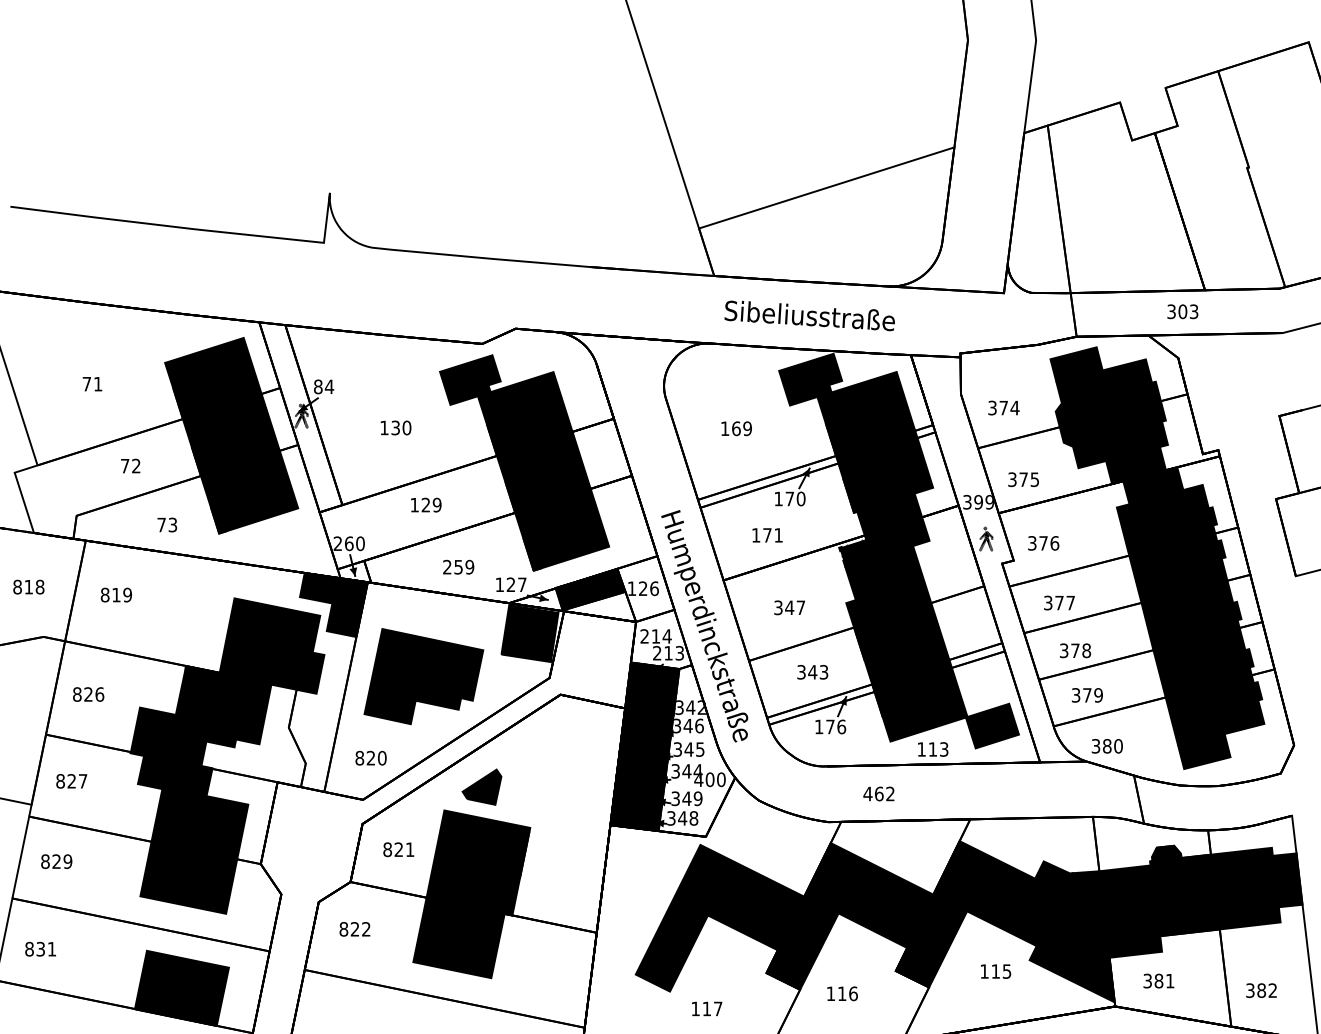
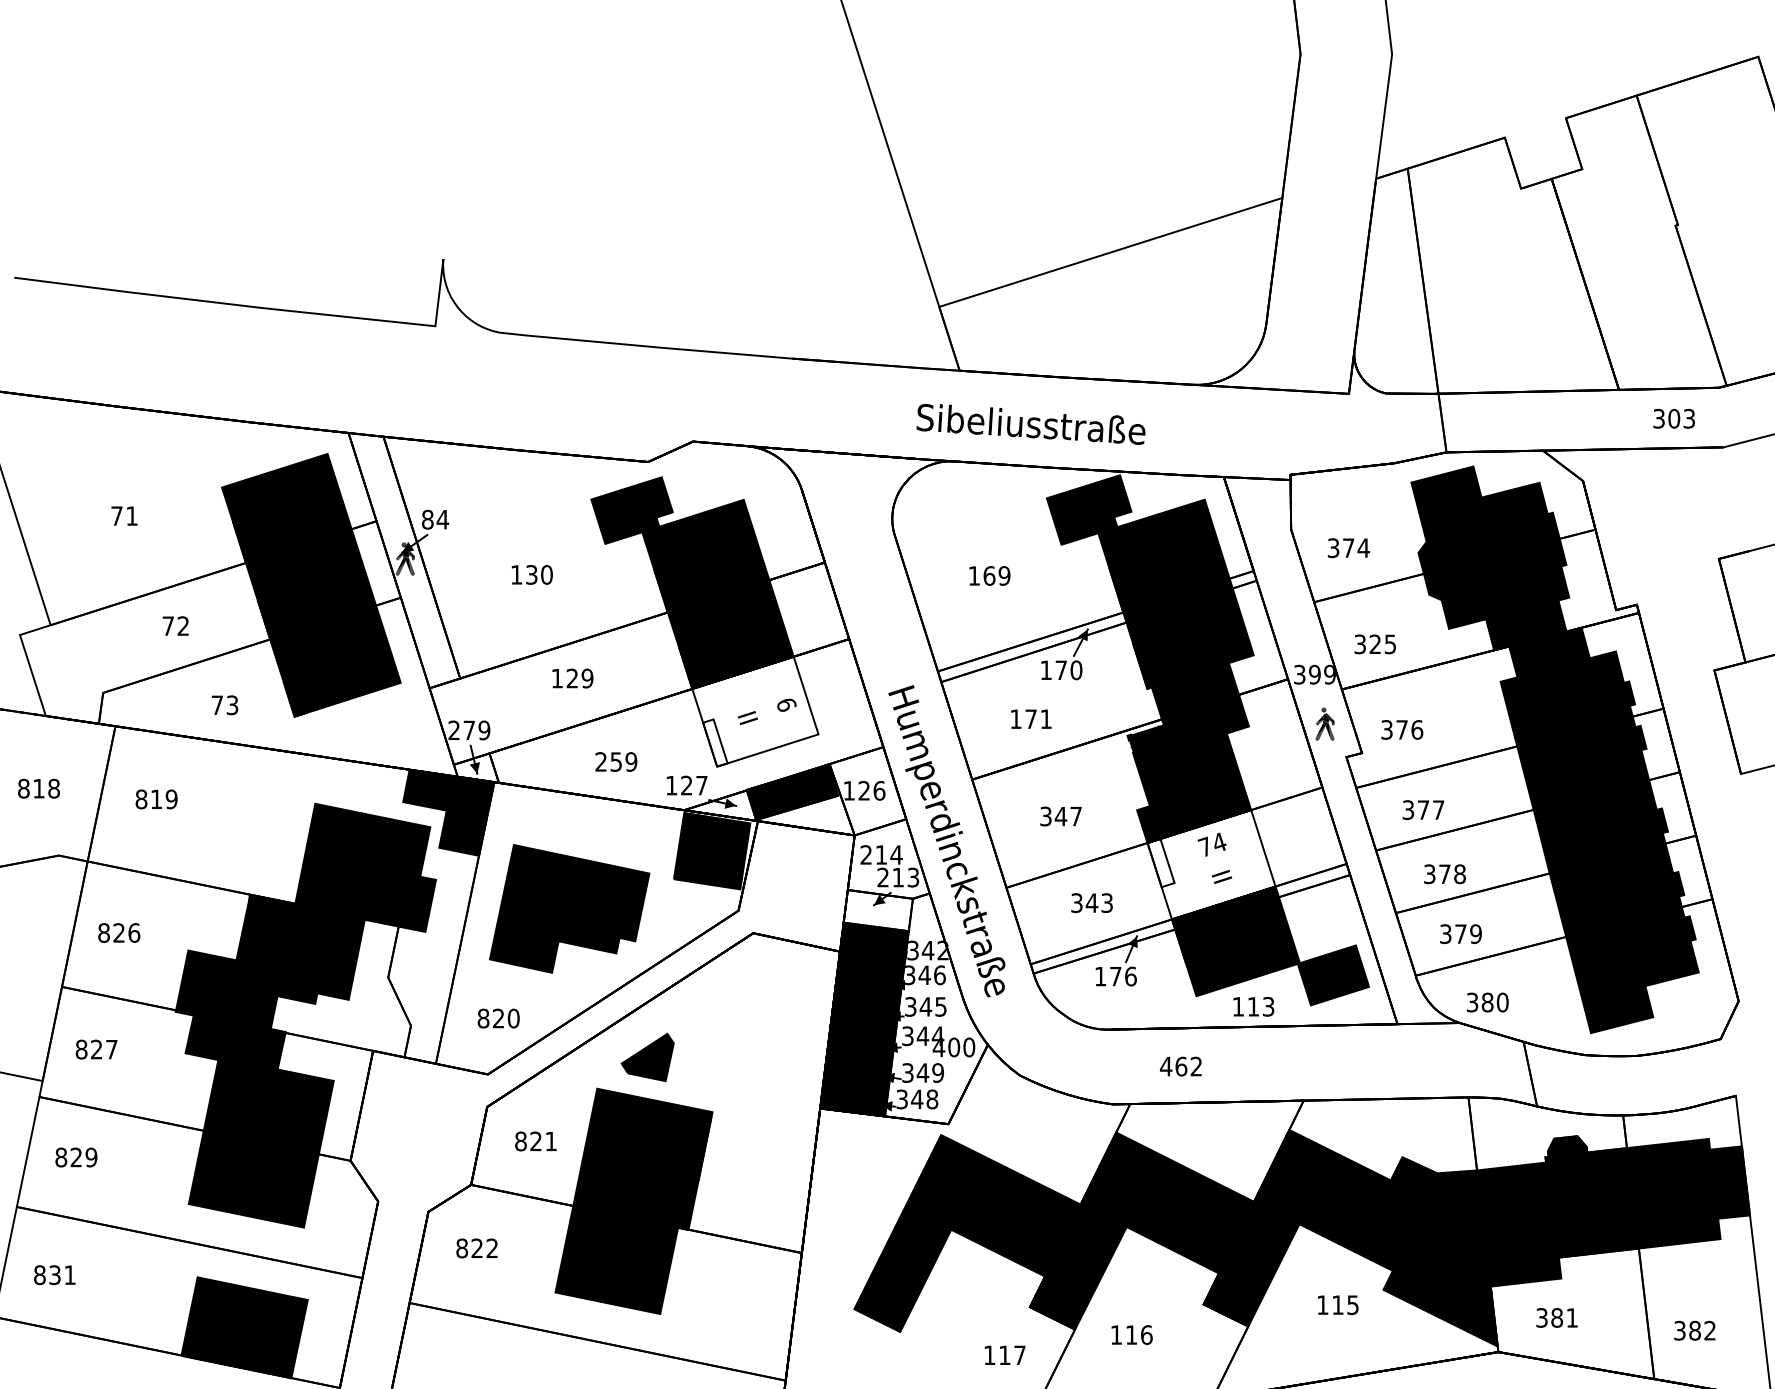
text: (1182, 311) -> (1673, 418), moved
text: (809, 316) -> (1030, 424), moved
text: (1023, 479) -> (1374, 643), 375 -> 325
fill: (562, 529) -> (755, 711), removed
text: (354, 543) -> (476, 730), 260 -> 279
fill: (901, 643) -> (1211, 864), removed
fill: (653, 677) -> (877, 910), removed
text: (706, 1008) -> (1004, 1354), moved

